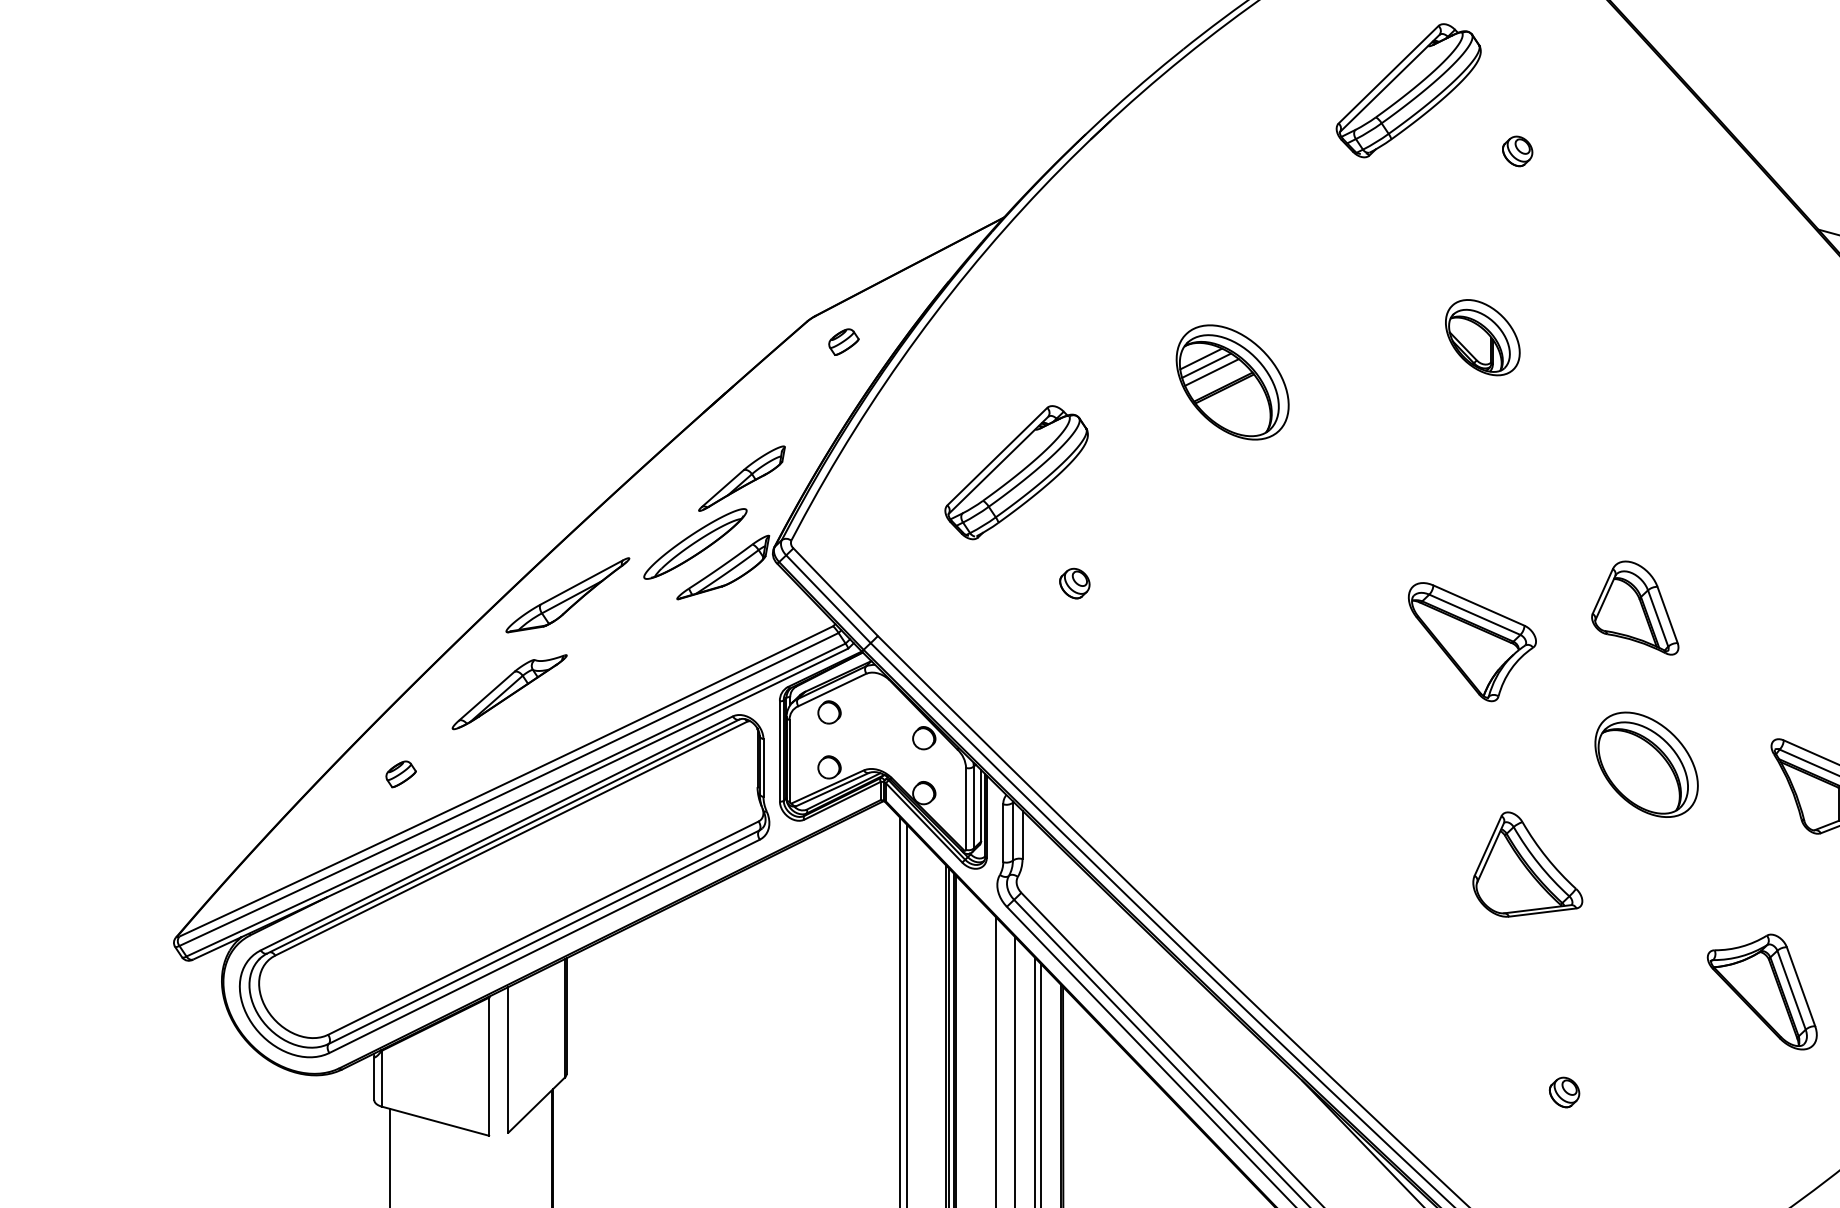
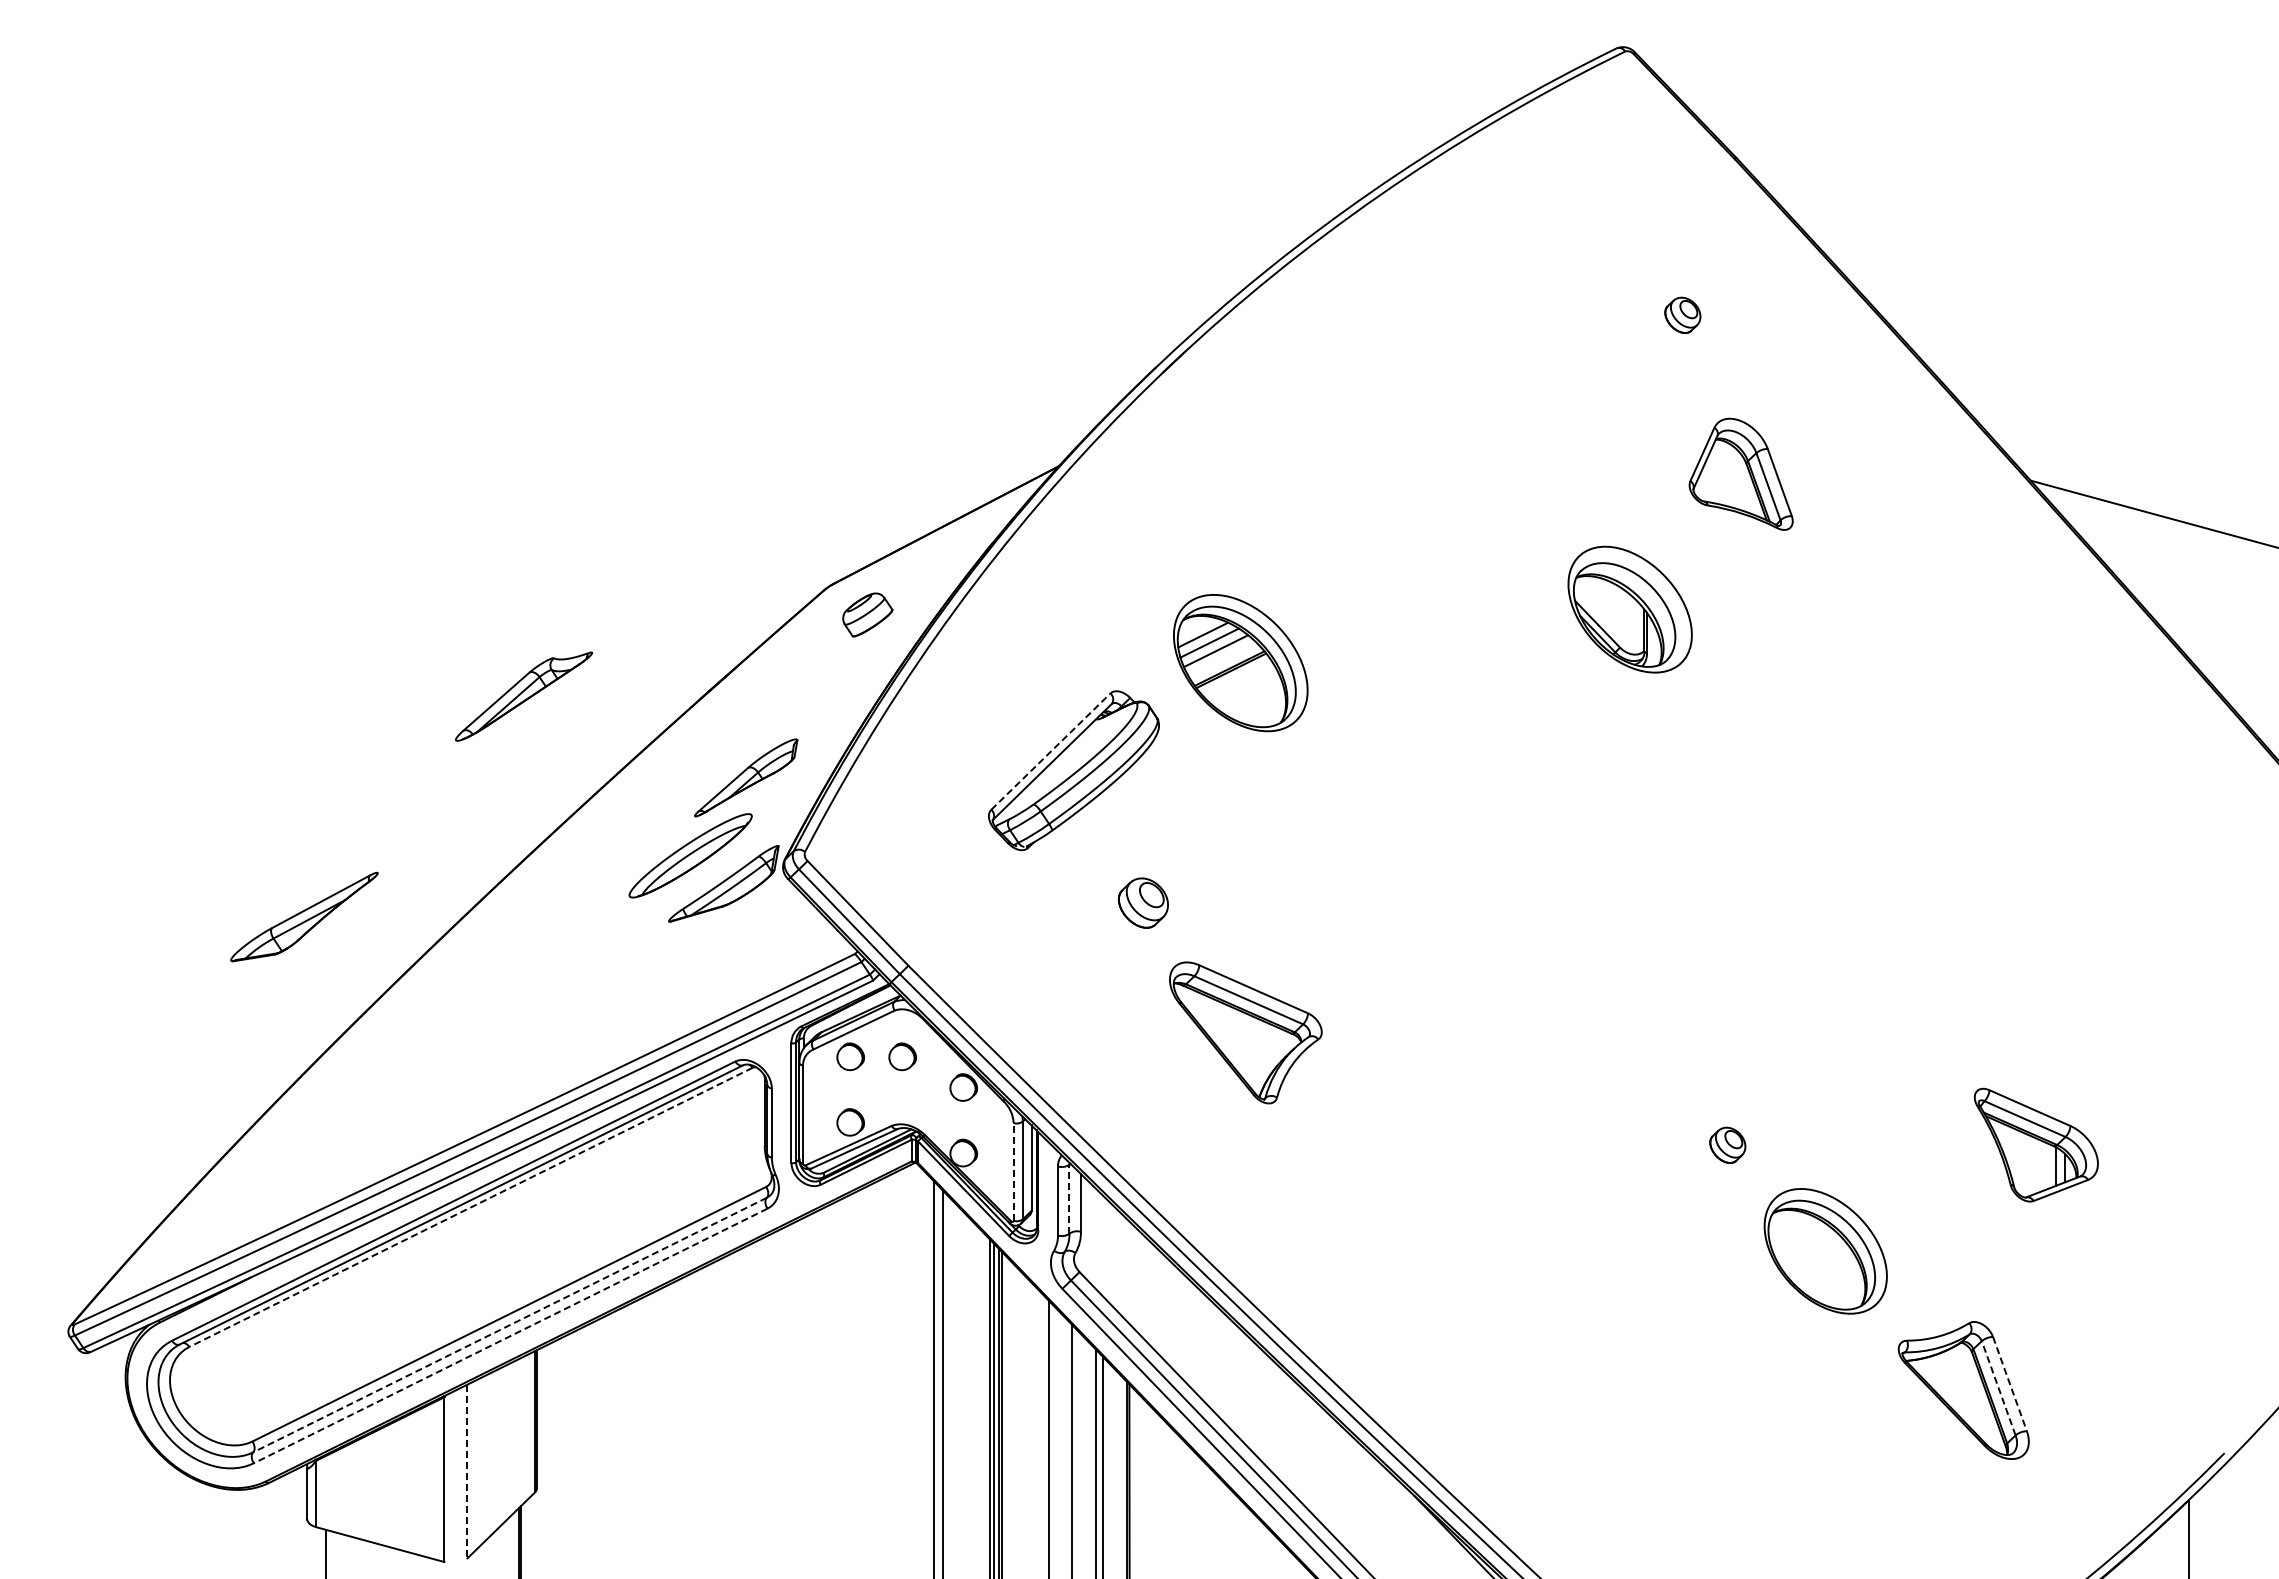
part: (1408, 90) -> (1541, 314), removed
part: (1517, 150) -> (1682, 314), moved
part: (1483, 337) -> (1630, 609), size x1.4
part: (843, 341) -> (867, 614), size x1.4
part: (1232, 382) -> (1240, 663), moved
line: (997, 456) -> (1051, 751), solid -> dashed
part: (1074, 583) -> (1143, 902), size x1.4
part: (567, 594) -> (304, 916), moved
part: (1634, 607) -> (1740, 473), moved
part: (1472, 641) -> (1245, 1032), moved
part: (509, 692) -> (523, 696), moved
part: (872, 712) -> (902, 1056), added
part: (1646, 764) -> (1825, 1251), moved
part: (401, 774) -> (339, 1130), removed
line: (965, 808) -> (1013, 1171), solid -> dashed
line: (1012, 831) -> (1069, 1199), solid -> dashed
line: (510, 838) -> (470, 1207), solid -> dashed
part: (1527, 864) -> (1683, 1238), removed
line: (544, 937) -> (510, 1325), solid -> dashed
line: (544, 945) -> (510, 1335), solid -> dashed
line: (1801, 987) -> (2010, 1384), solid -> dashed
line: (1791, 989) -> (1998, 1387), solid -> dashed
line: (508, 1059) -> (467, 1471), solid -> dashed
part: (1564, 1091) -> (1727, 1144), moved

